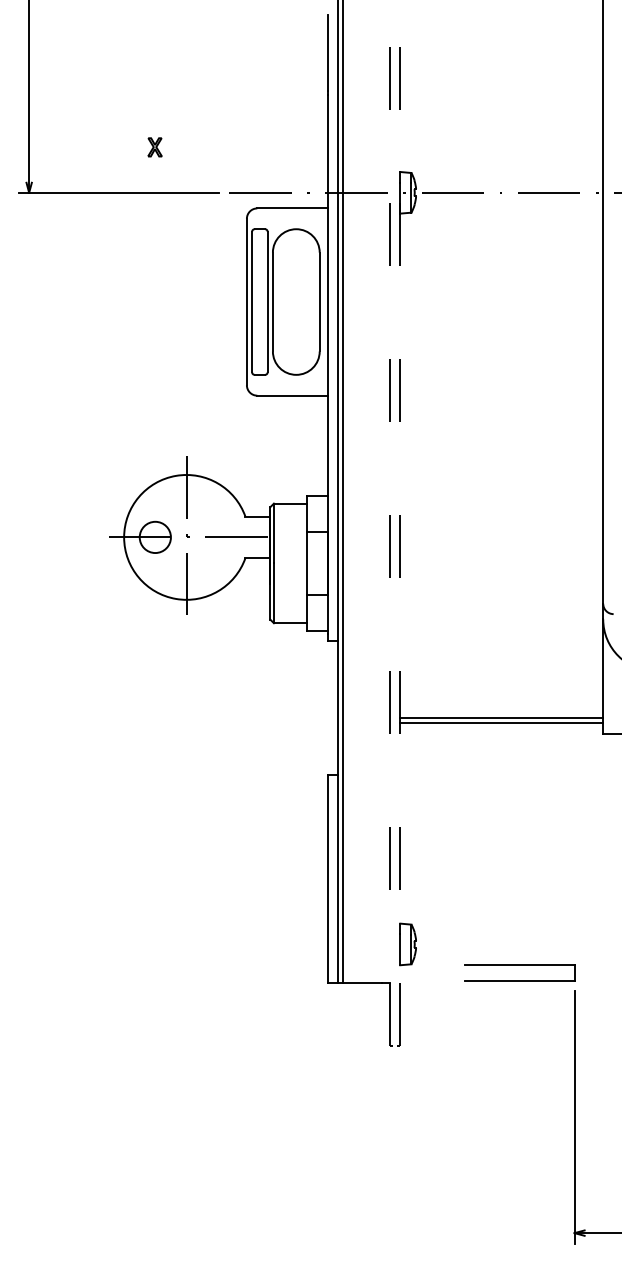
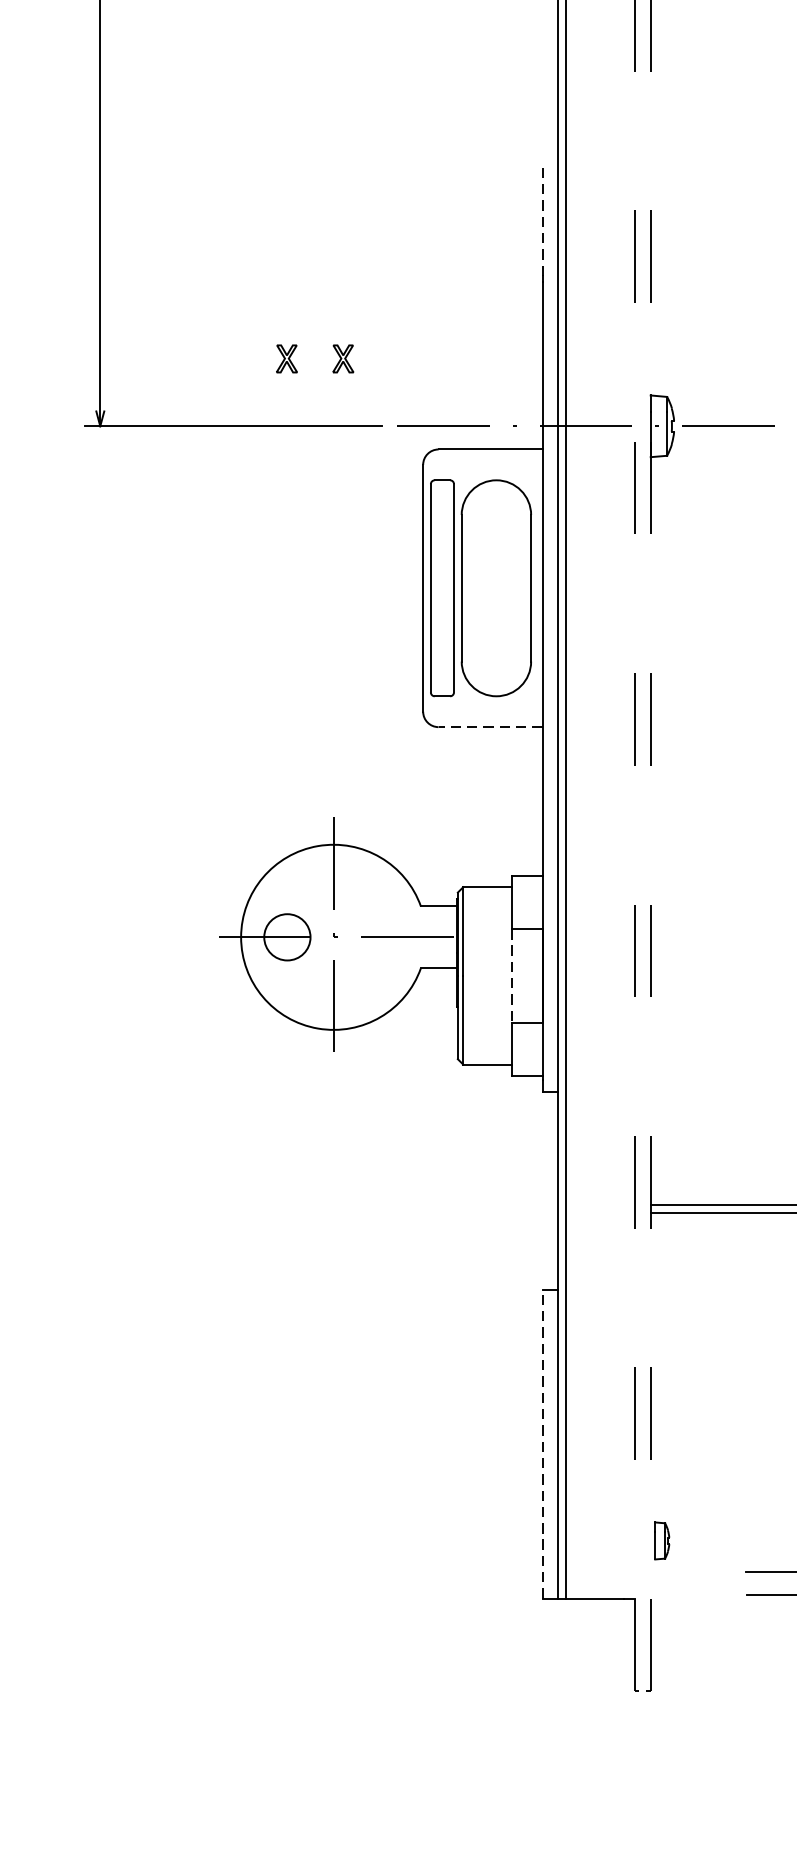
line: (327, 52) -> (542, 218), solid -> dashed
part: (192, 147) -> (342, 359), added
line: (291, 395) -> (489, 726), solid -> dashed
line: (306, 563) -> (511, 976), solid -> dashed
line: (327, 878) -> (542, 1443), solid -> dashed
part: (407, 944) -> (661, 1540), size x0.6

